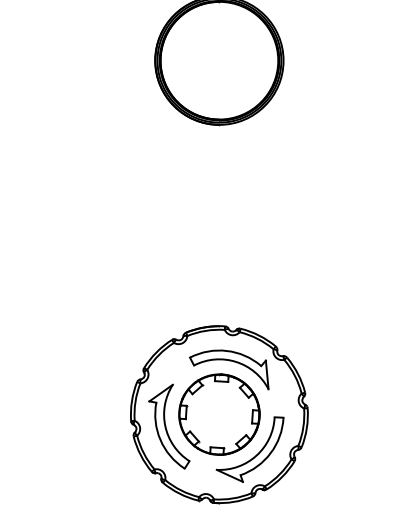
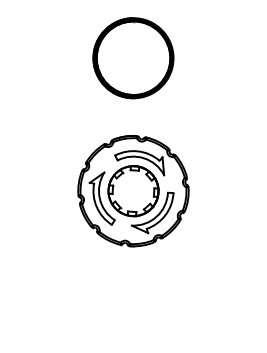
part: (219, 415) -> (133, 191), moved

